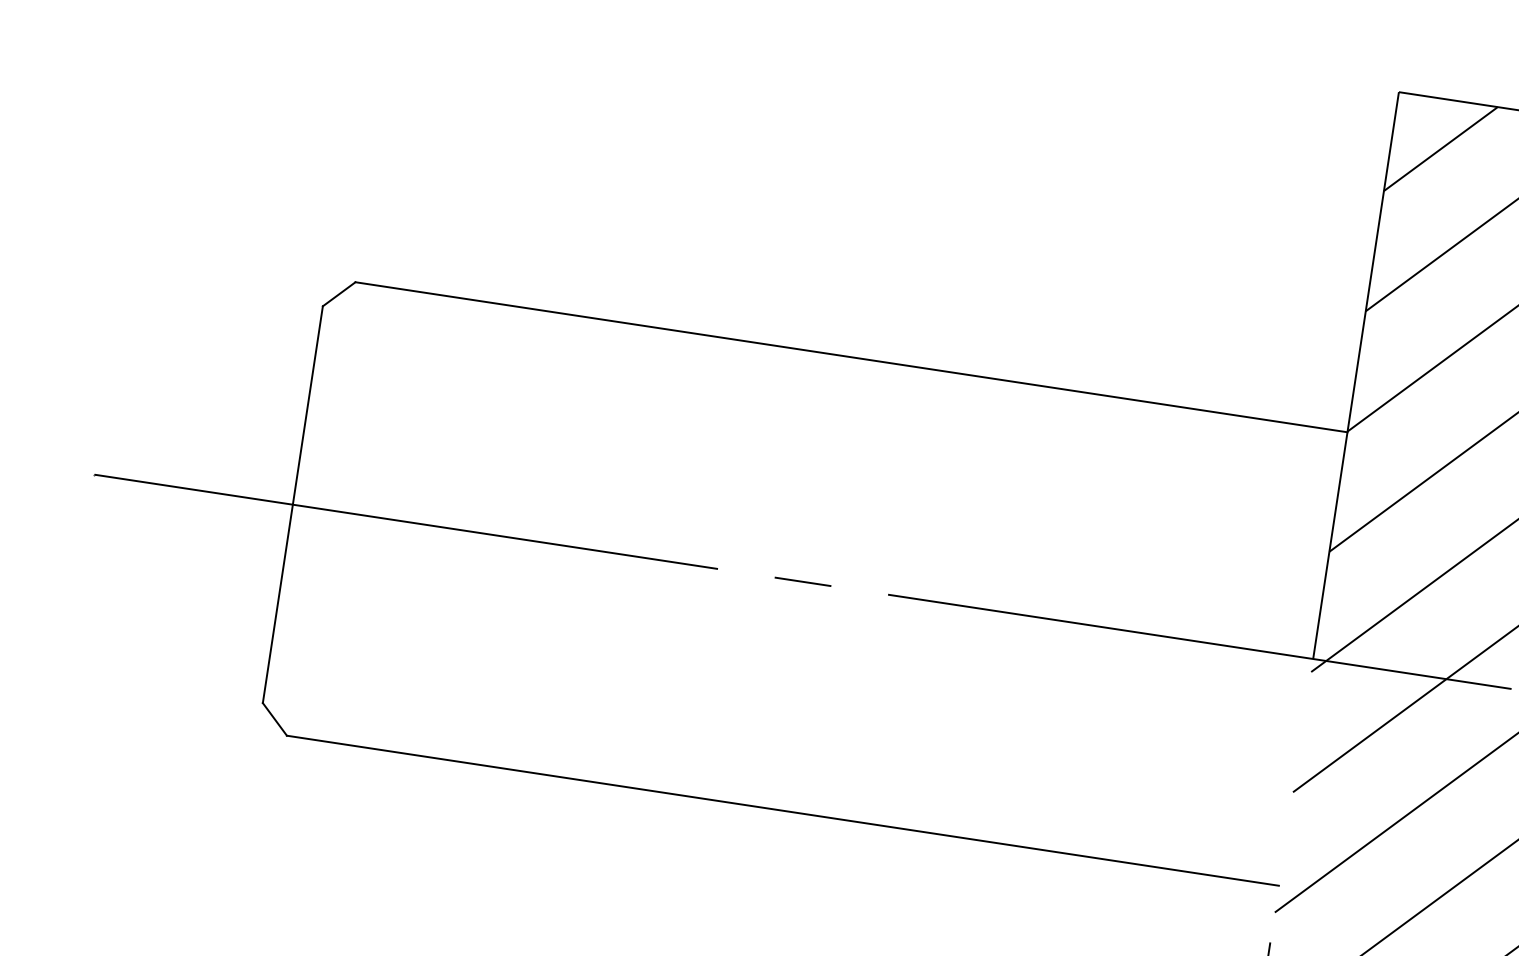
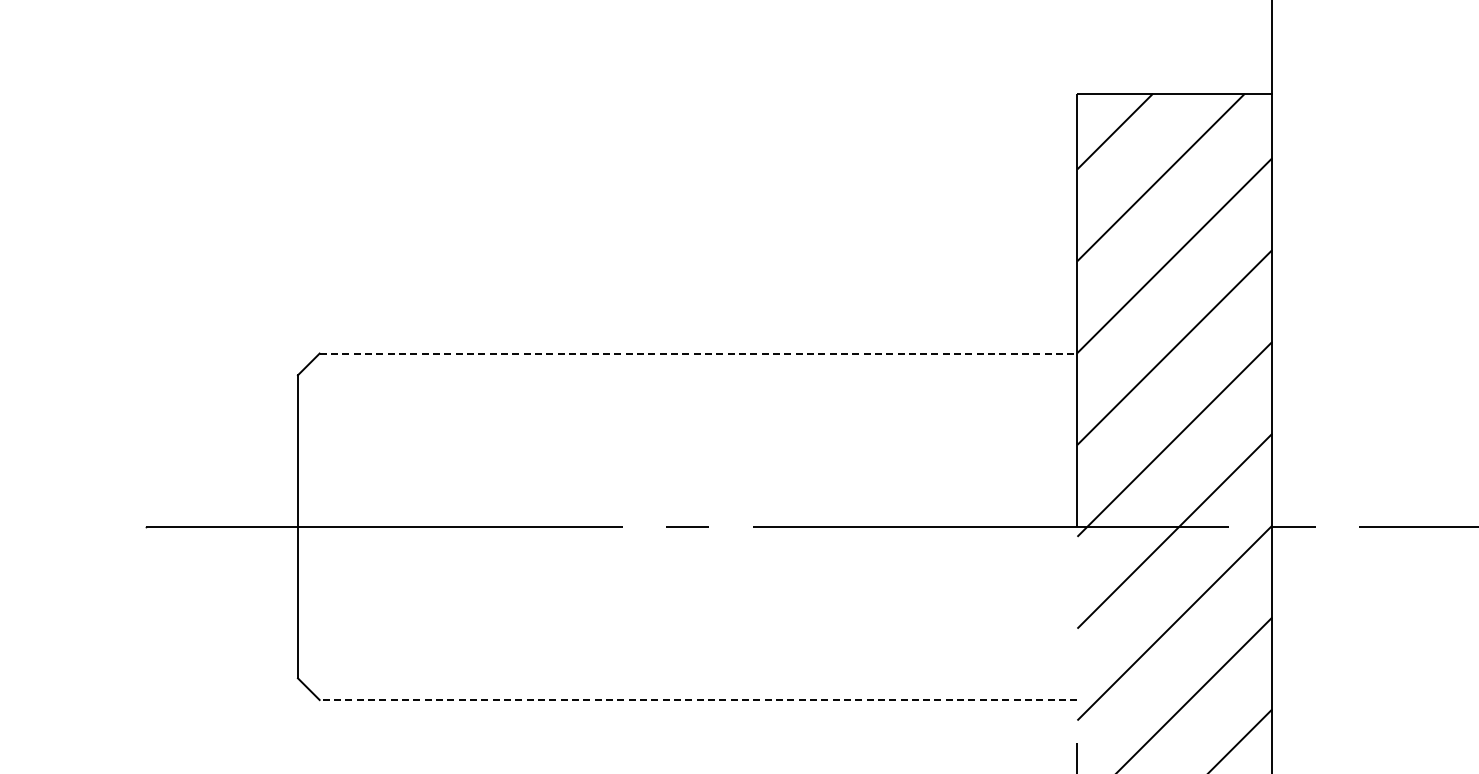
line: (851, 357) -> (698, 353), solid -> dashed
line: (782, 811) -> (698, 700), solid -> dashed

